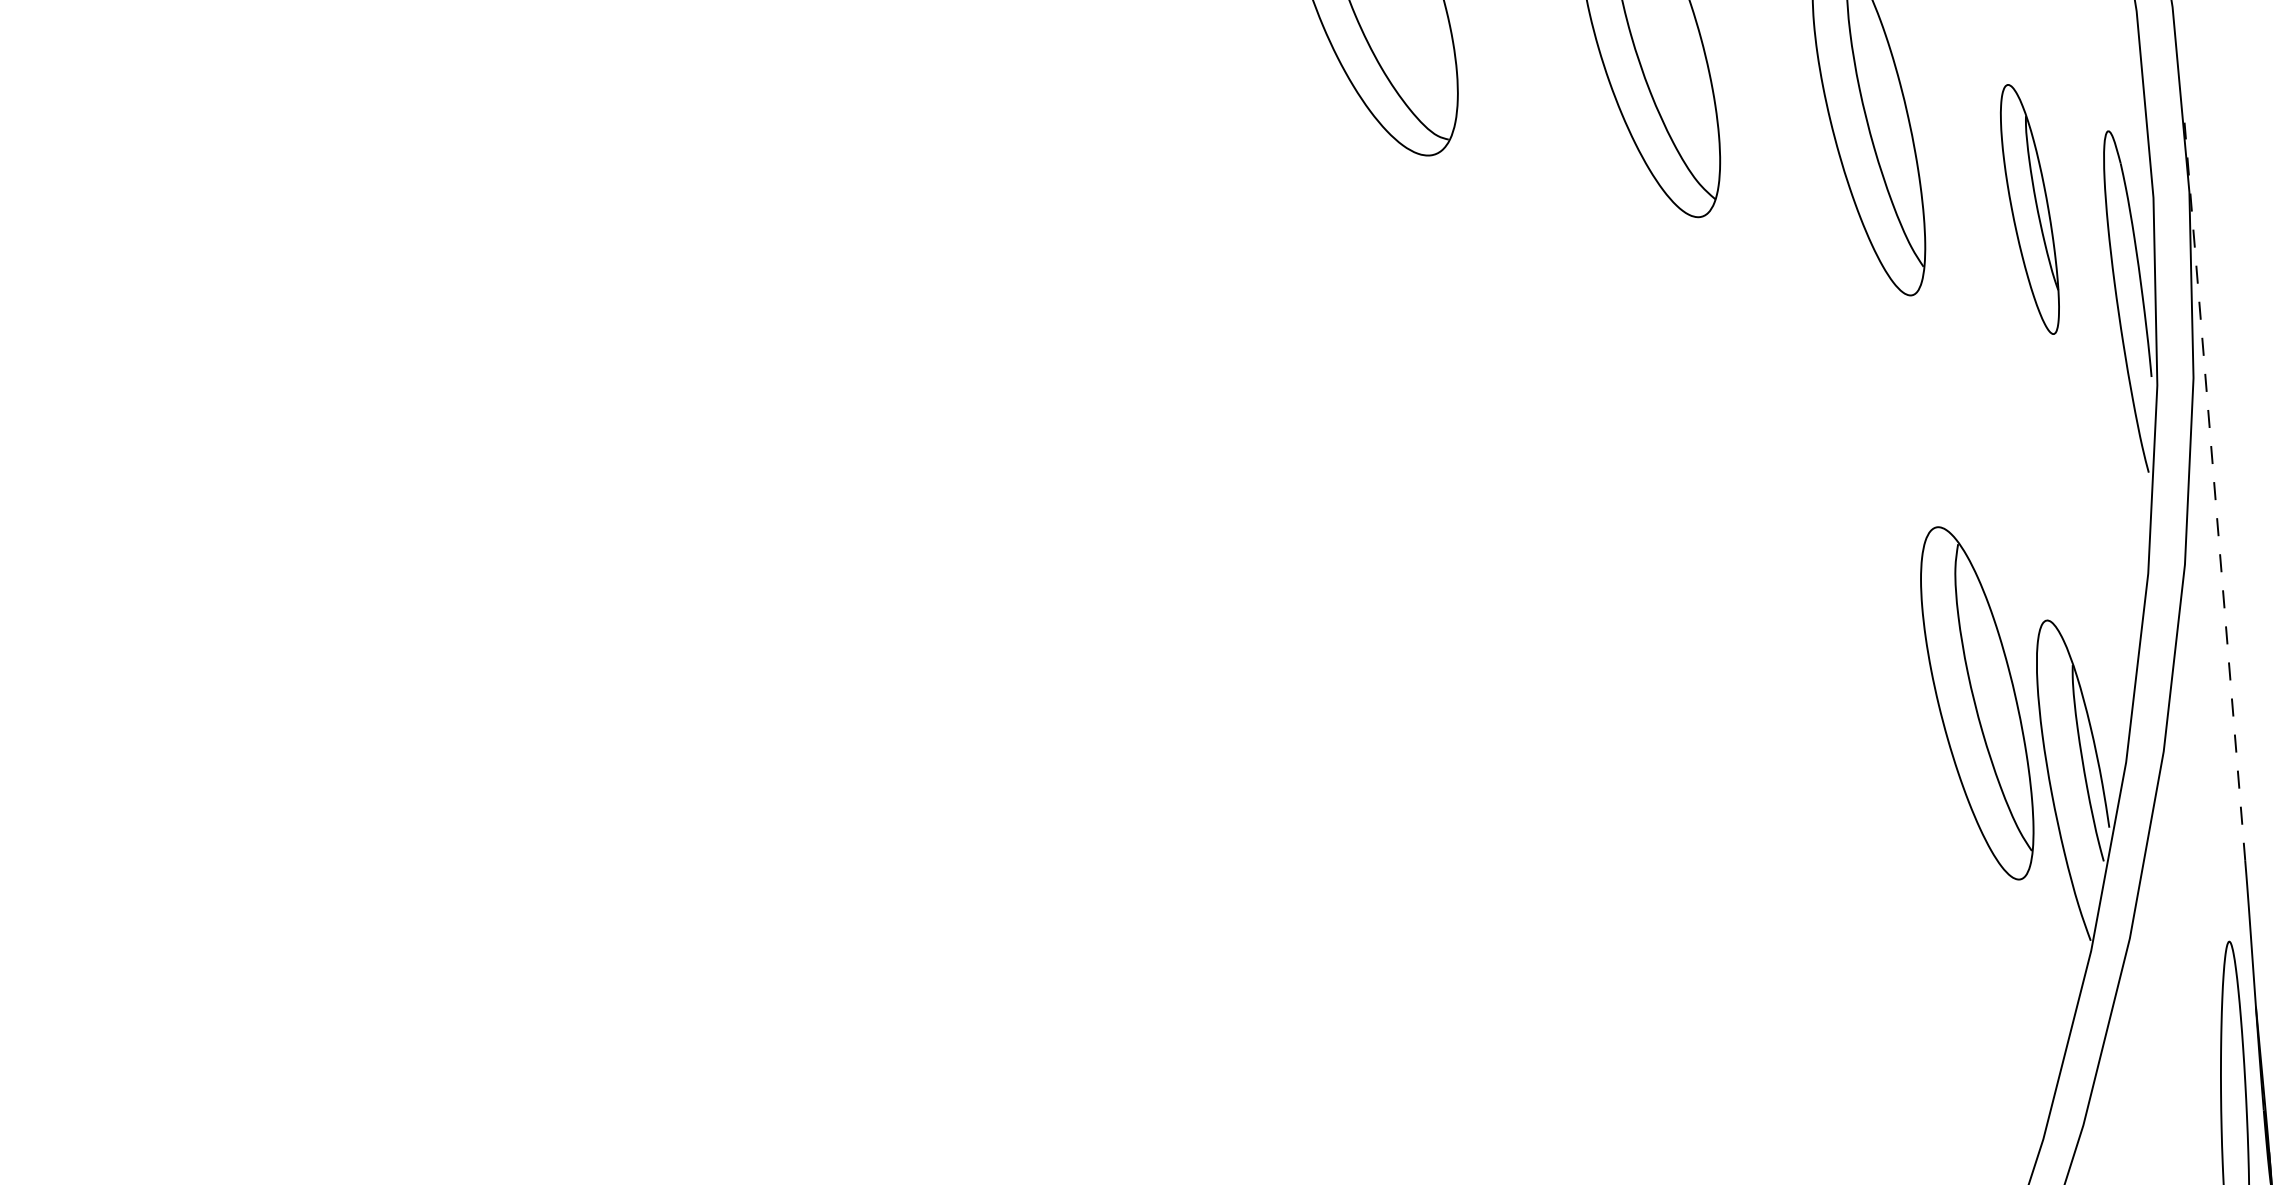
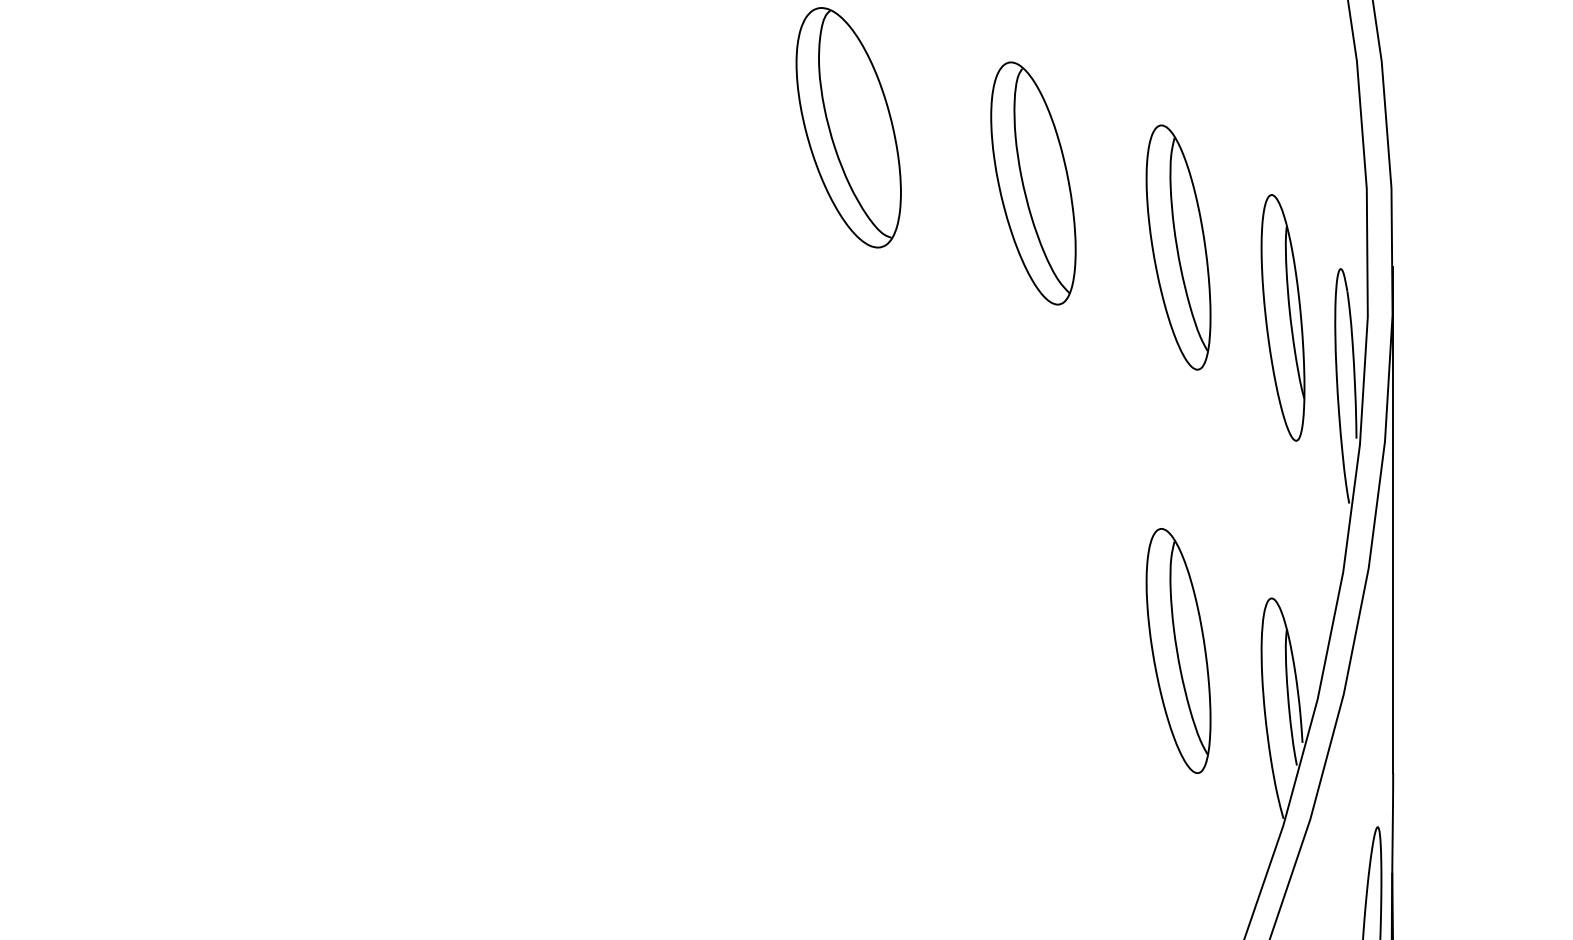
part: (2029, 209) -> (1282, 317), size x1.43
line: (2215, 492) -> (1393, 520), dashed -> solid
part: (1976, 702) -> (1178, 650), moved

